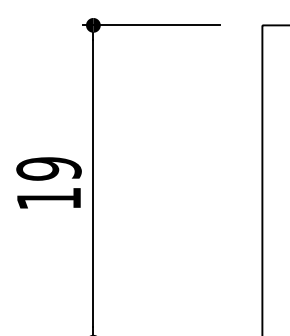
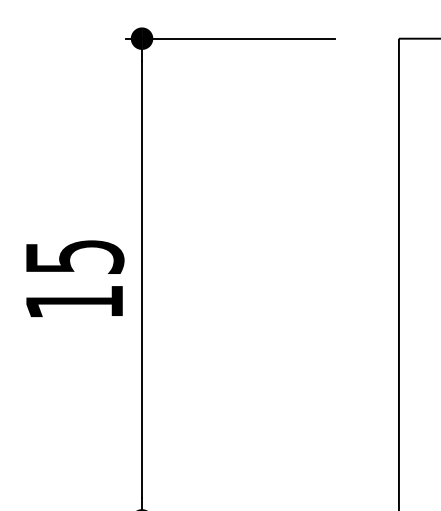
text: (48, 168) -> (73, 256), 19 -> 15

